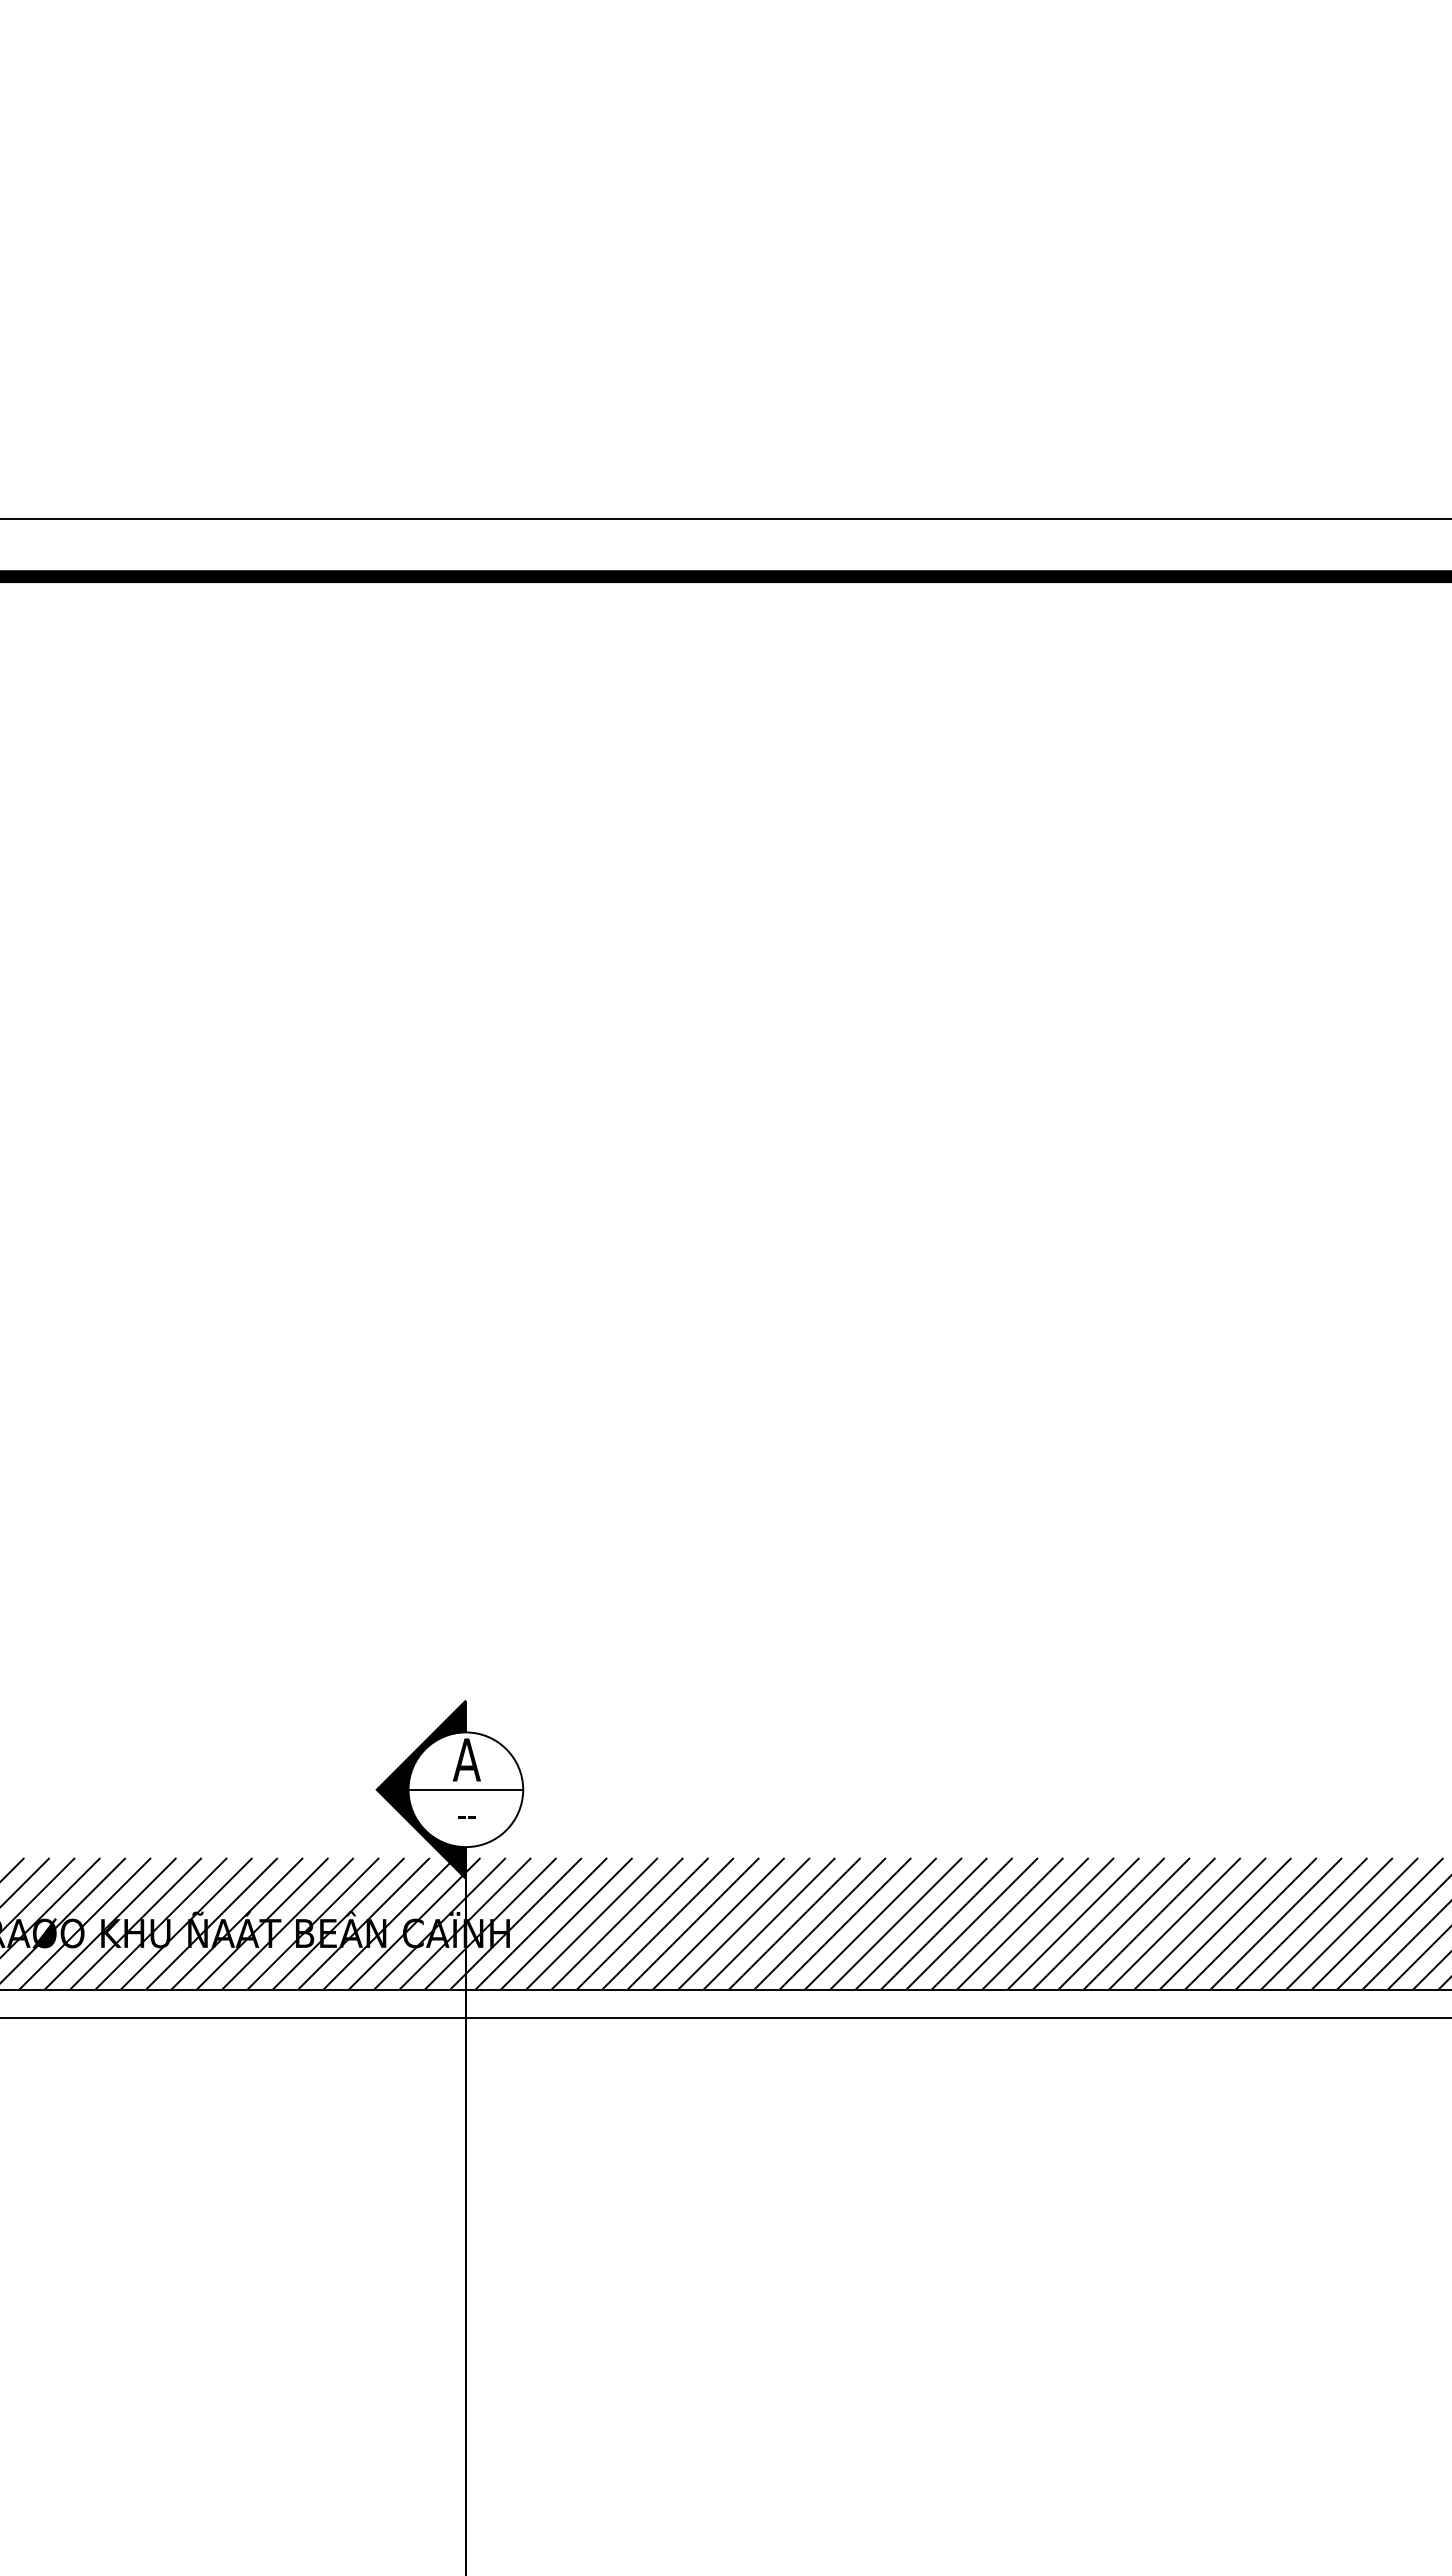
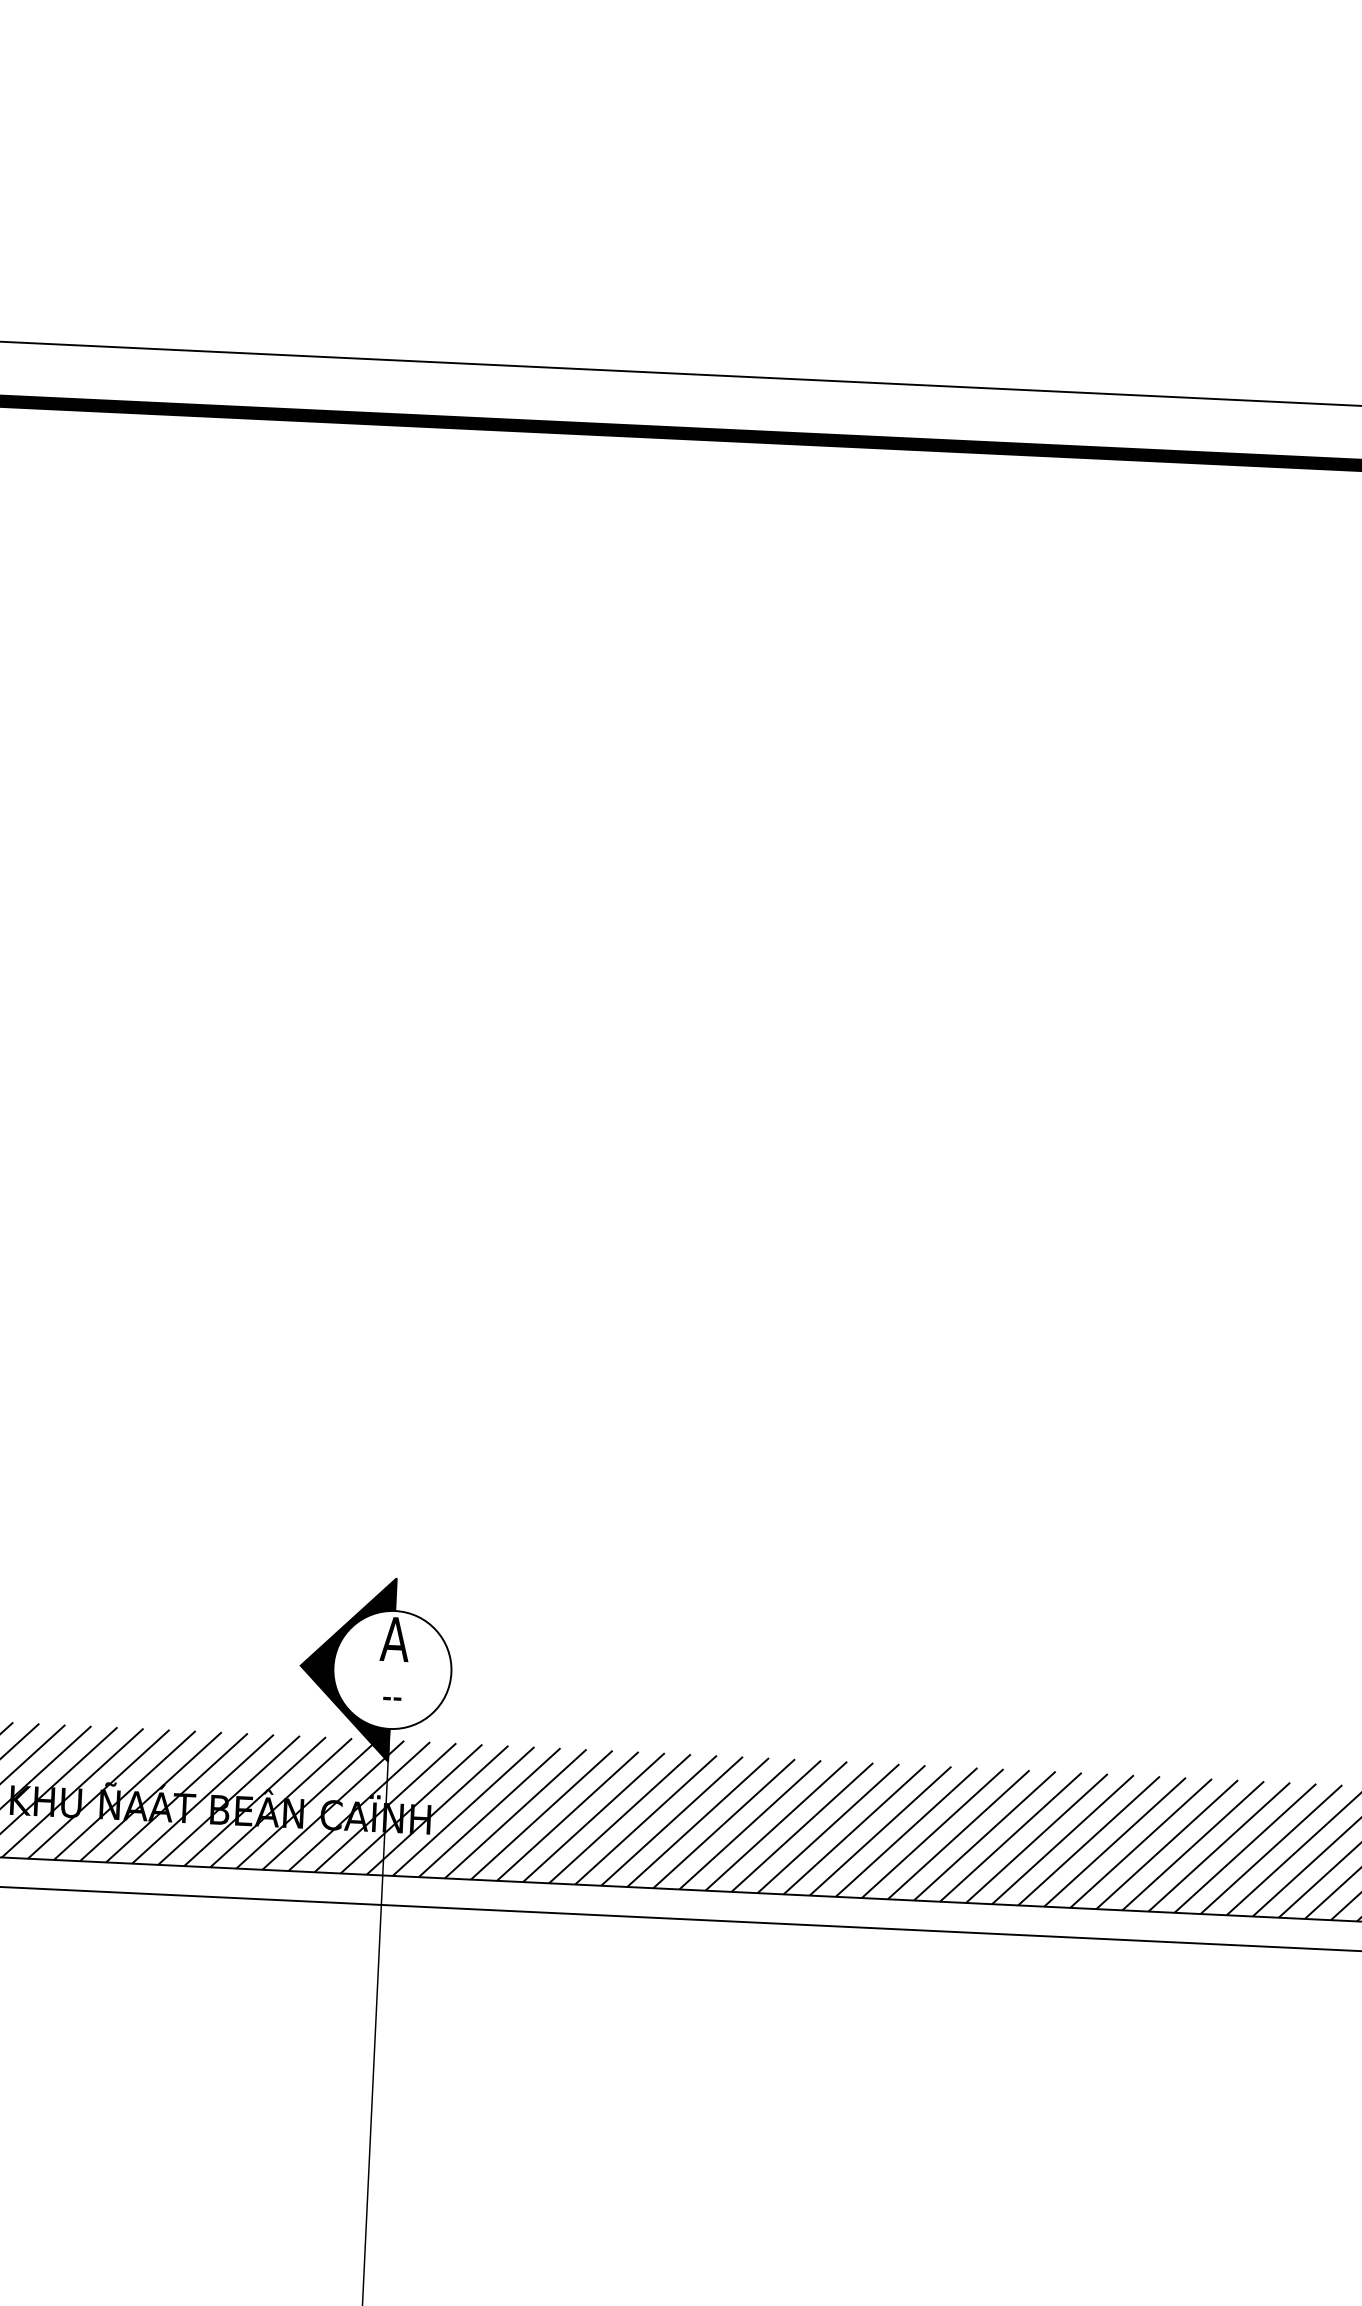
line: (465, 1789) -> (392, 1669), removed

